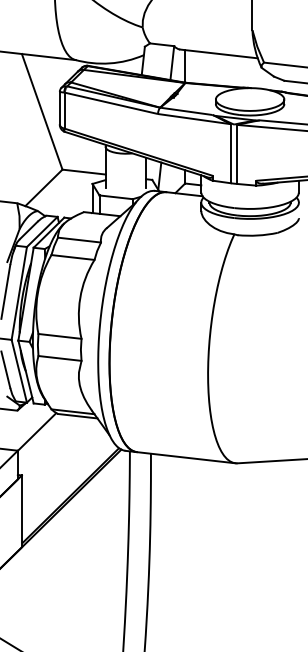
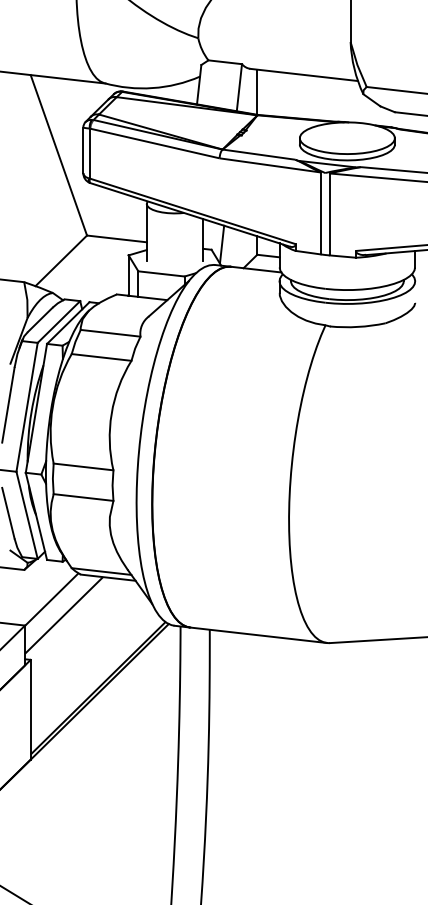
line: (46, 443) -> (64, 615), added

